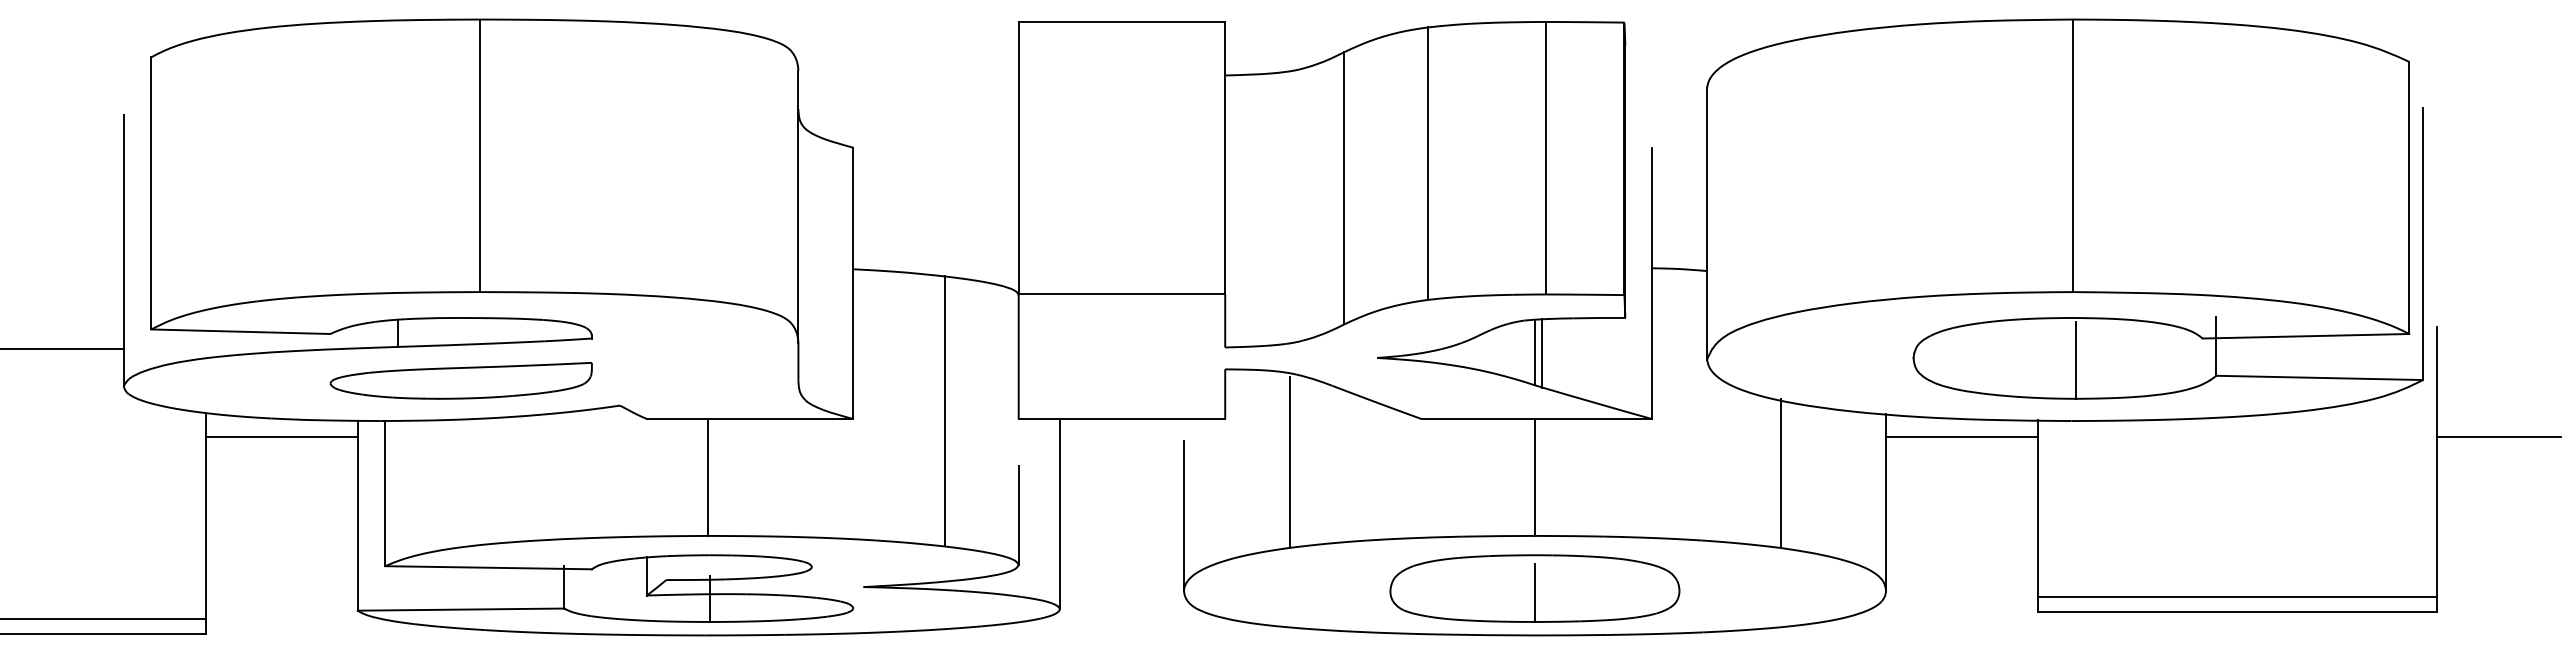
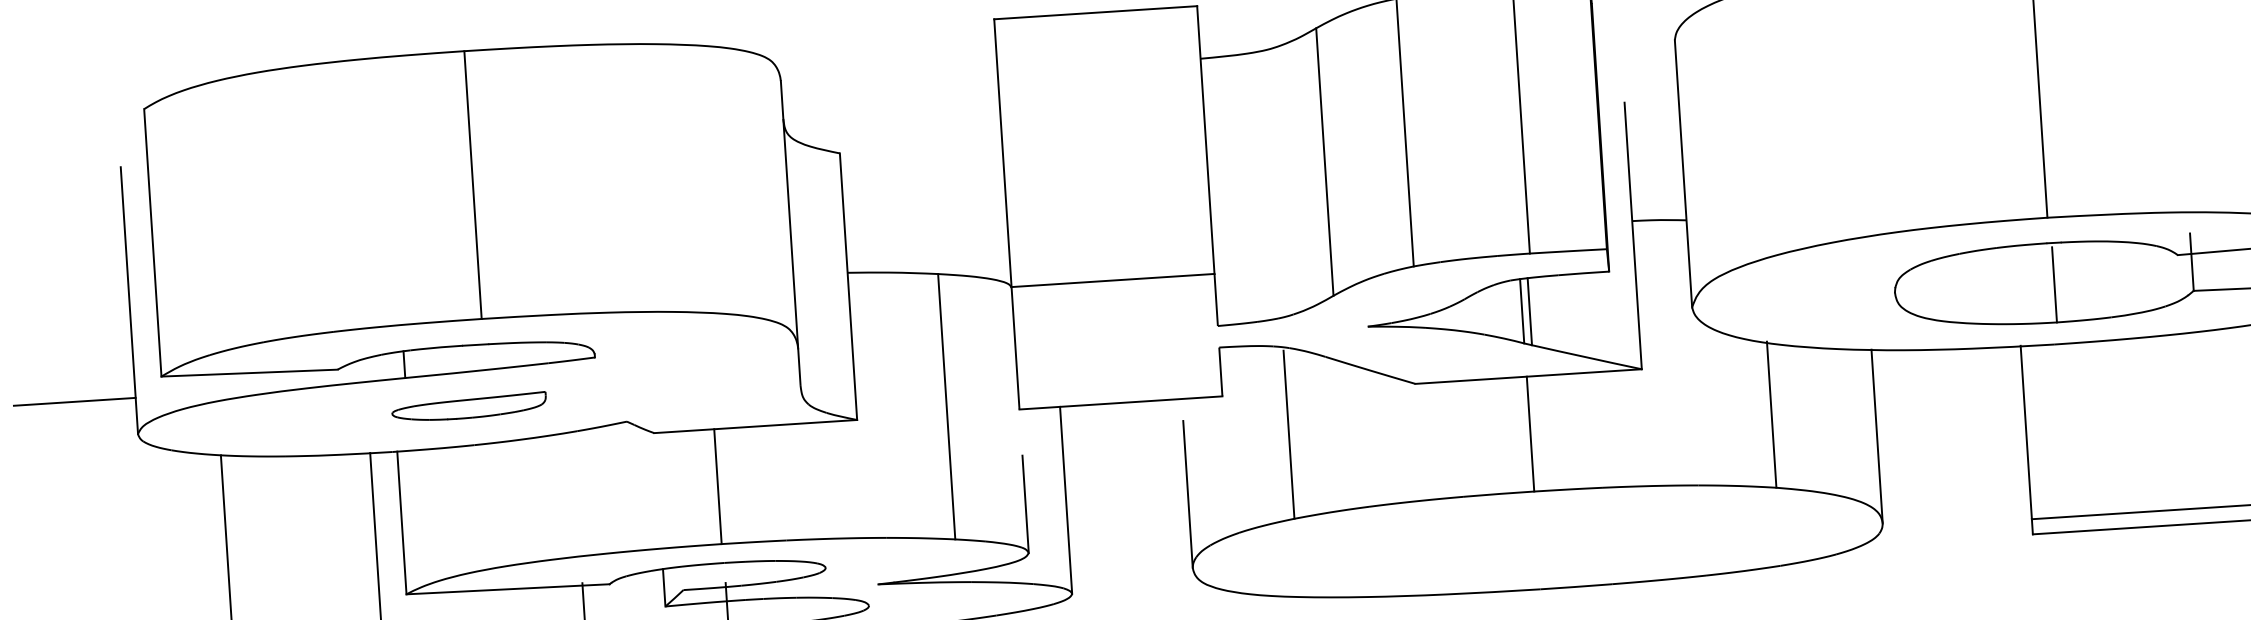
part: (460, 380) -> (468, 407), size x0.6
line: (281, 437) -> (296, 474), removed
line: (1961, 437) -> (1947, 367), removed
part: (1534, 588) -> (1537, 543), removed

